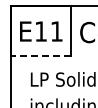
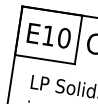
text: (56, 31) -> (64, 38), E11 -> E10
line: (40, 55) -> (44, 59), dashed -> solid

